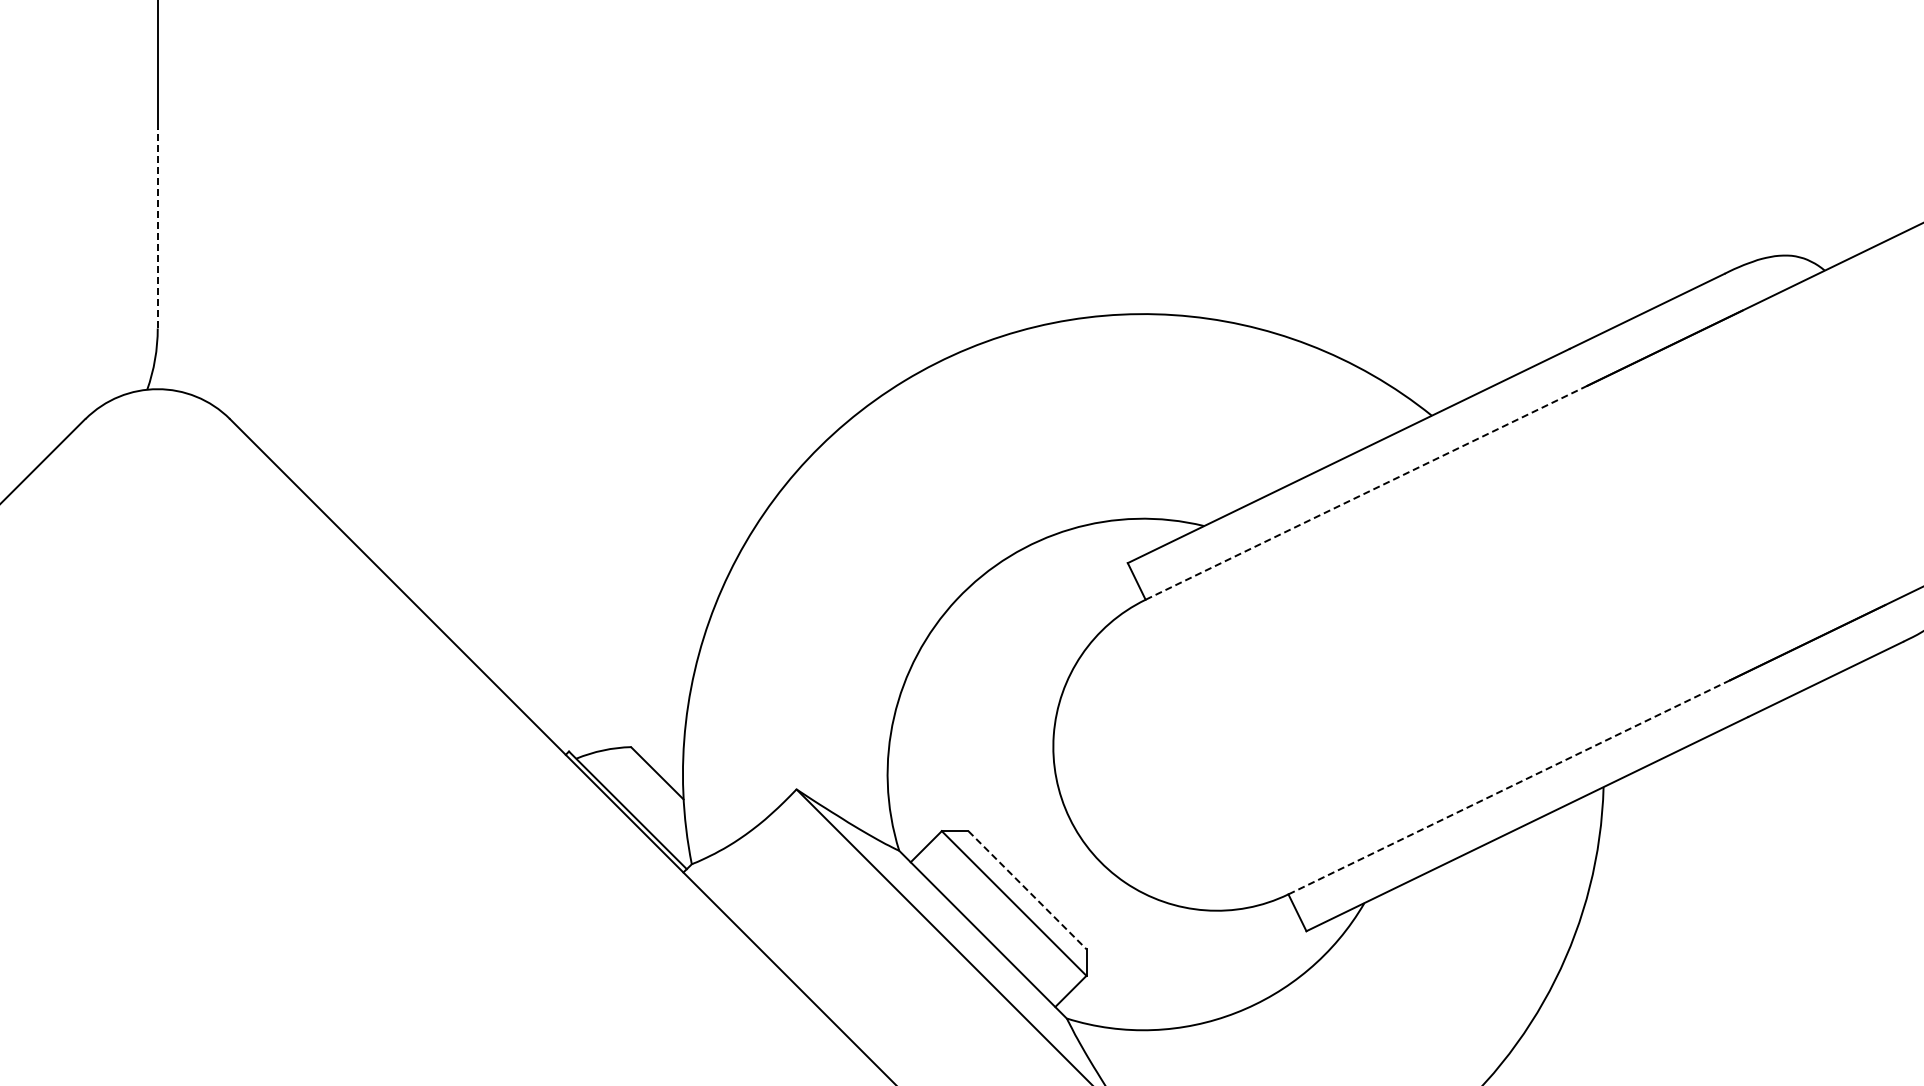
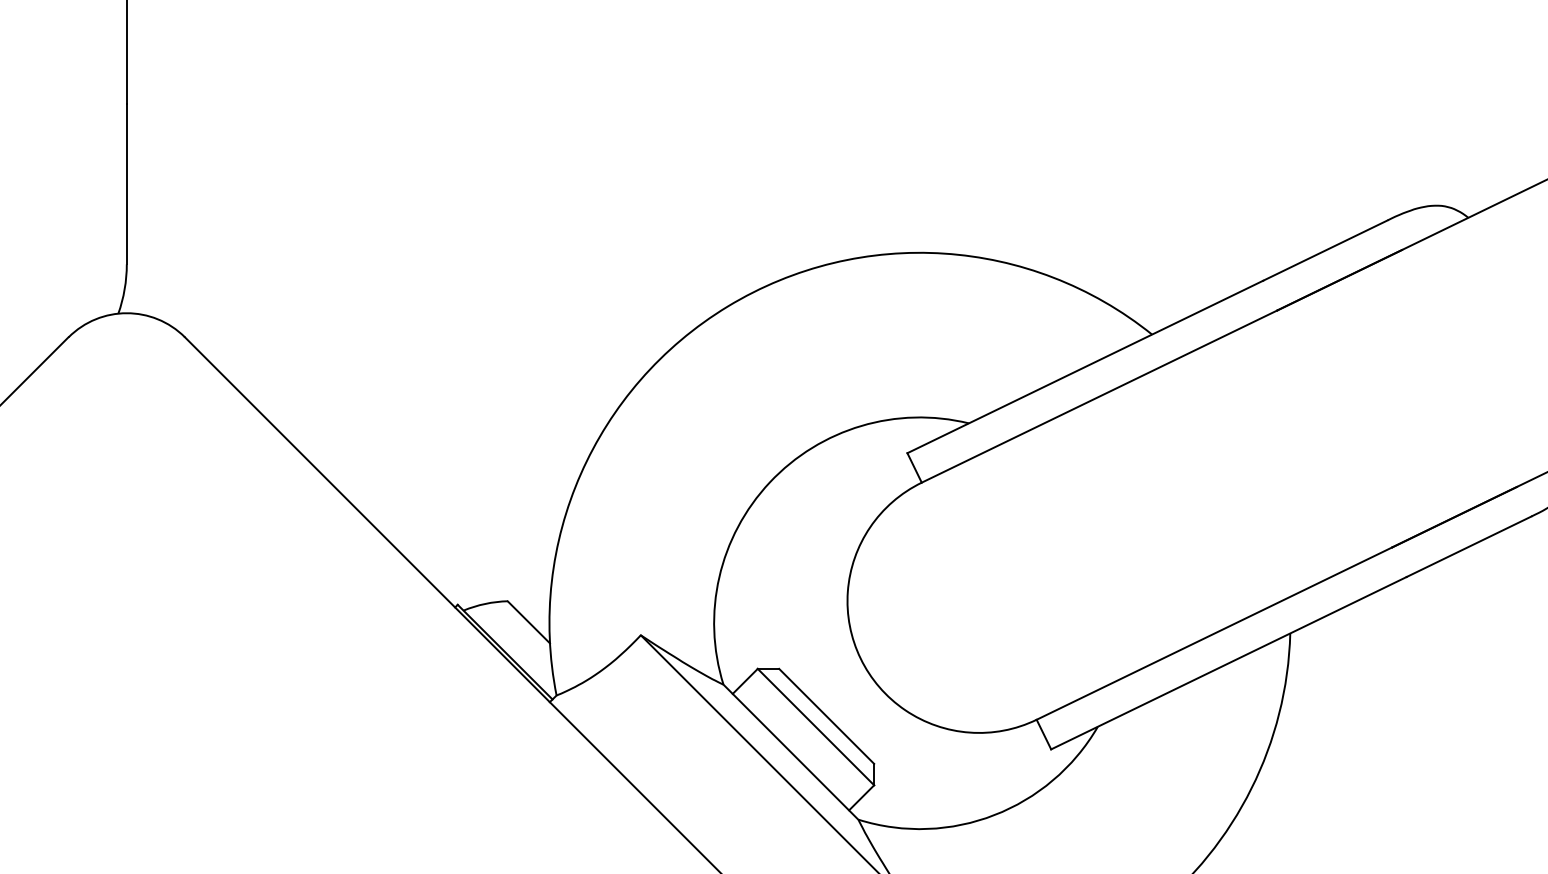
line: (157, 228) -> (126, 183), dashed -> solid
line: (1366, 492) -> (1099, 396), dashed -> solid
line: (1509, 787) -> (1214, 633), dashed -> solid
line: (1027, 890) -> (826, 716), dashed -> solid

